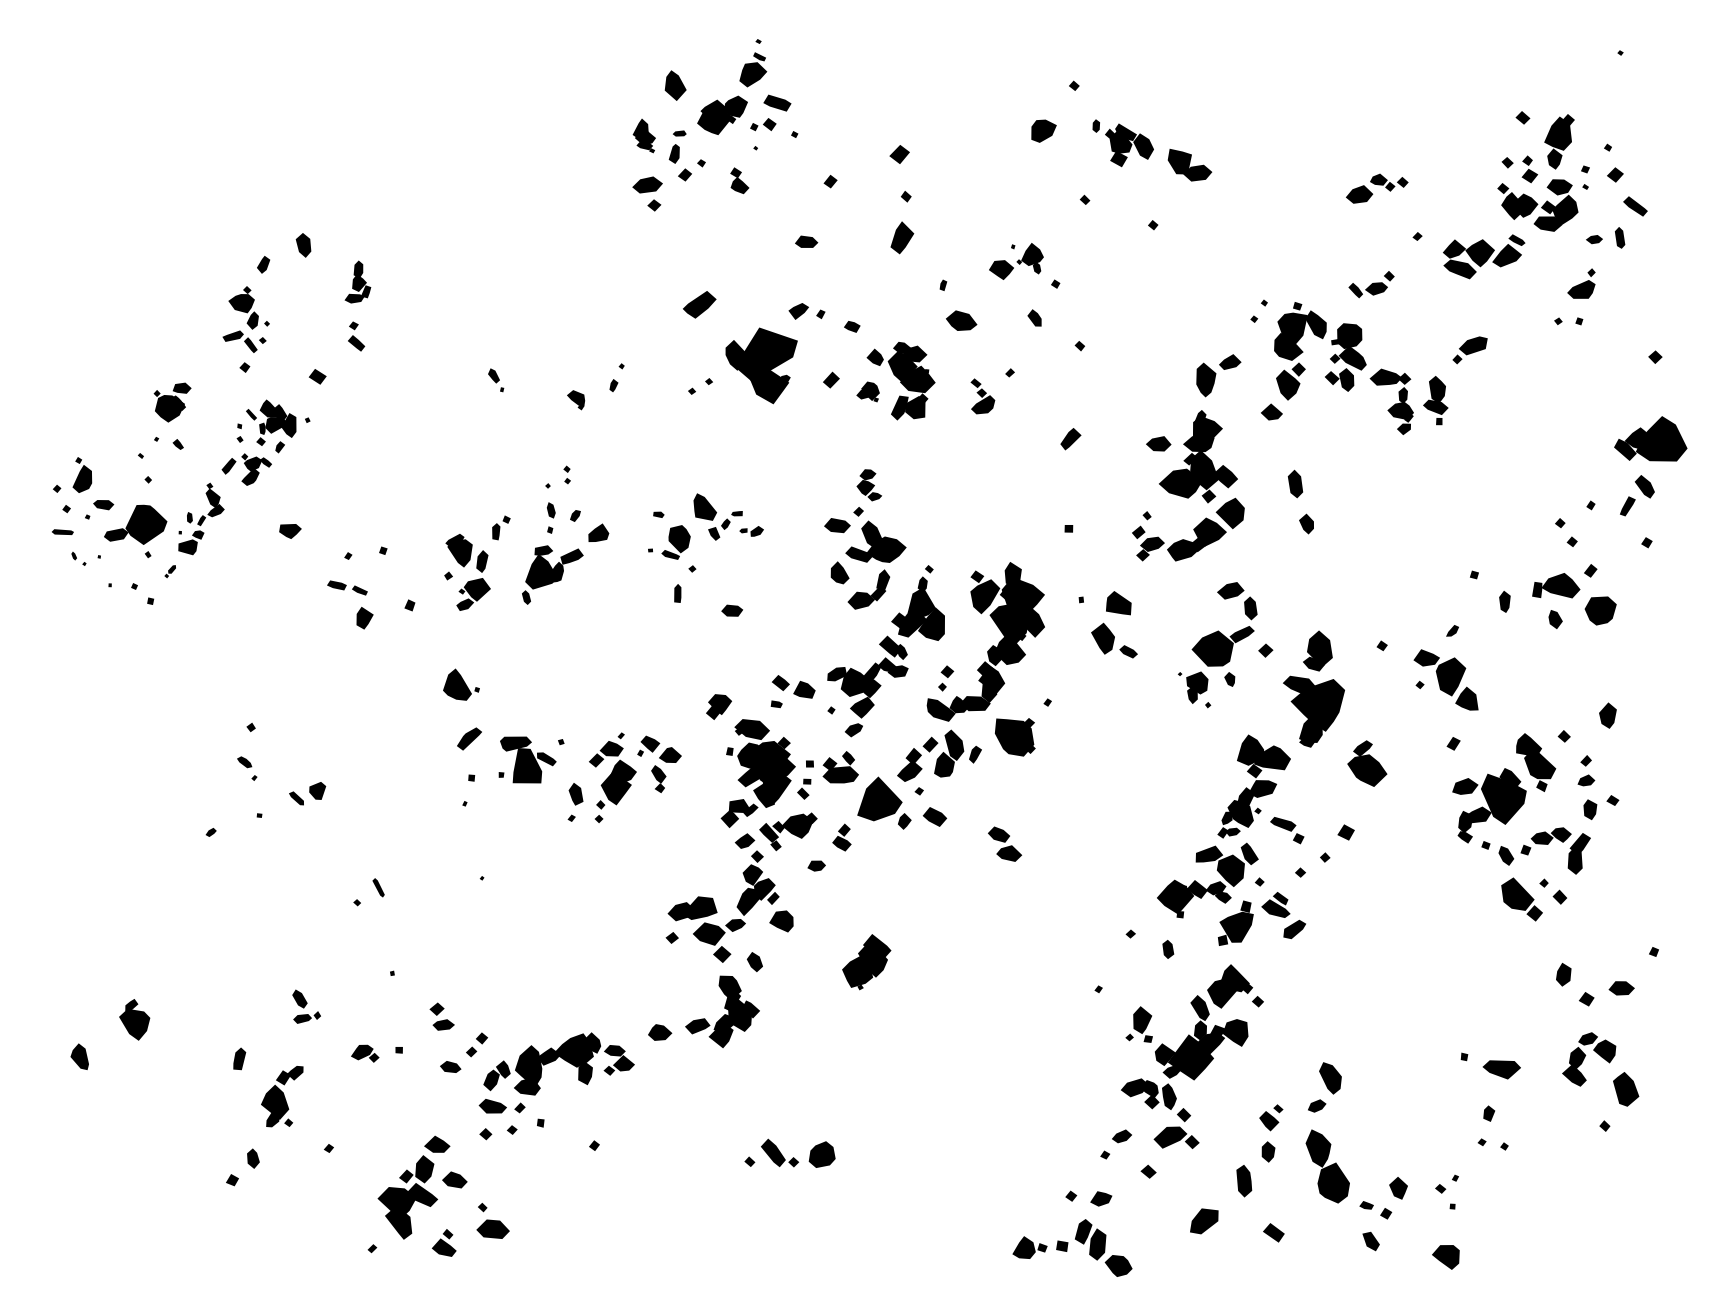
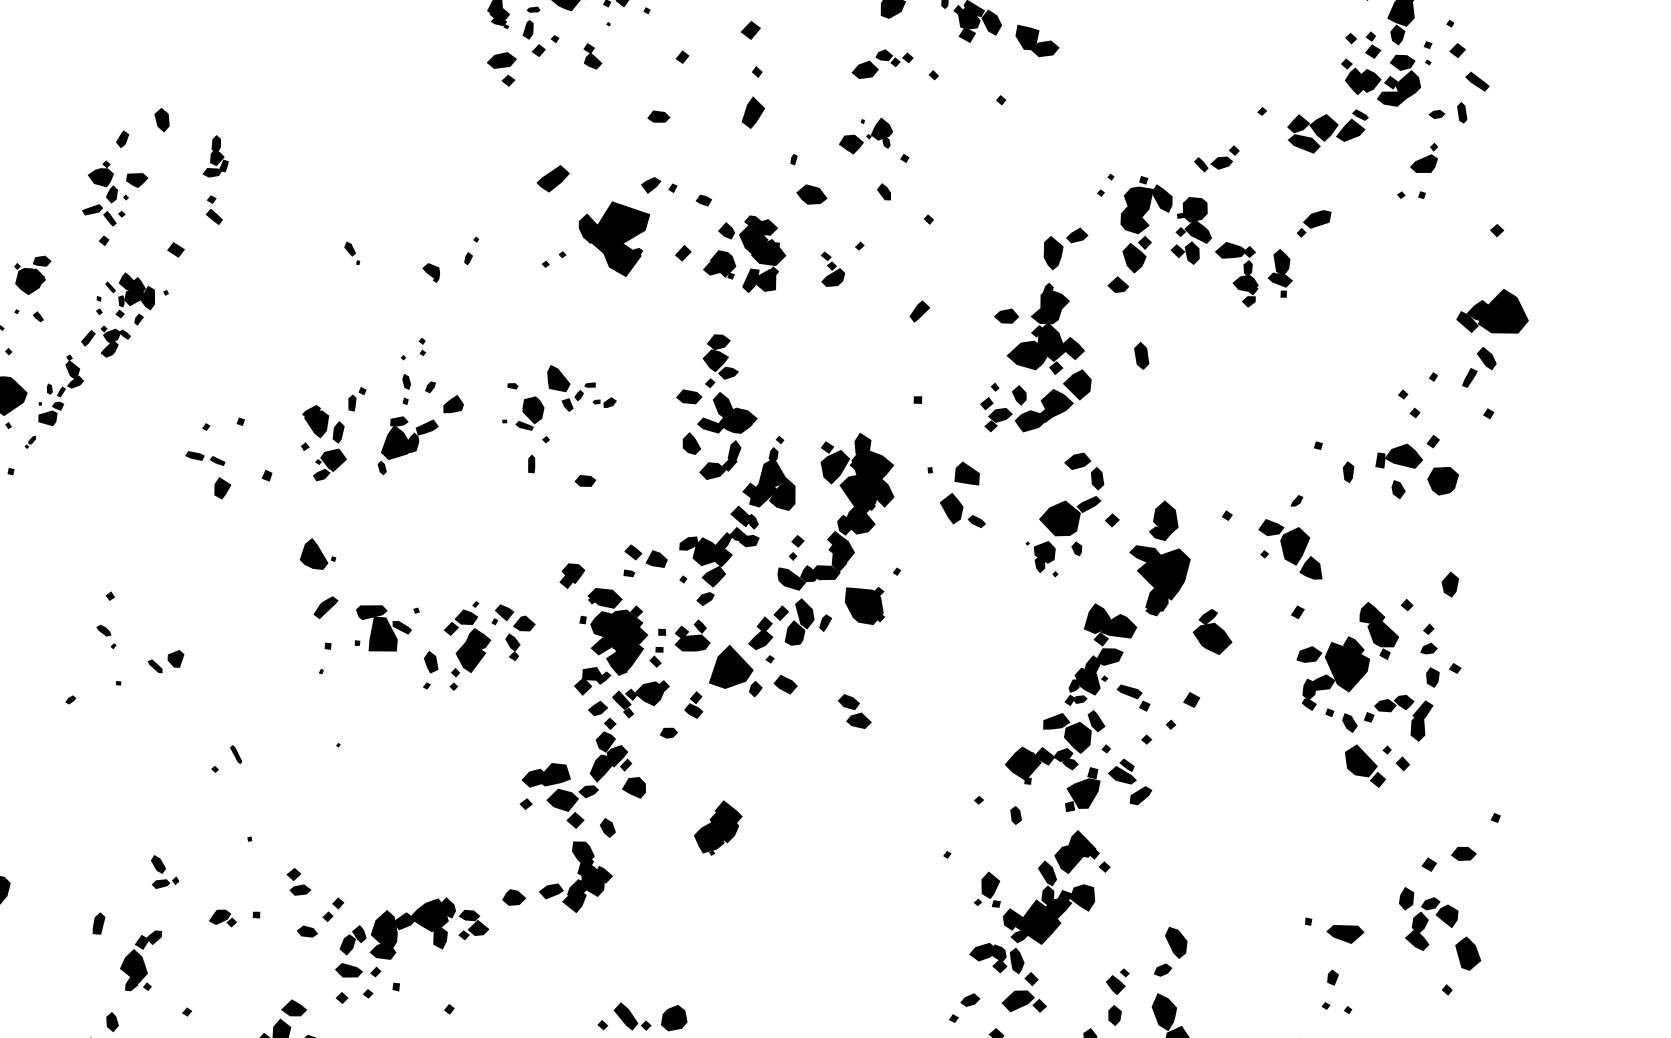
part: (1377, 188) -> (882, 63), moved
part: (867, 391) -> (719, 264), size x1.43
part: (869, 485) -> (720, 357), size x1.43
part: (1306, 523) -> (1019, 394), moved
part: (290, 531) -> (137, 180), moved
part: (1563, 974) -> (1406, 898), moved

